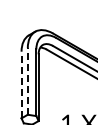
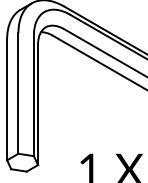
line: (27, 80) -> (17, 91), dashed -> solid
line: (21, 84) -> (7, 98), dashed -> solid

